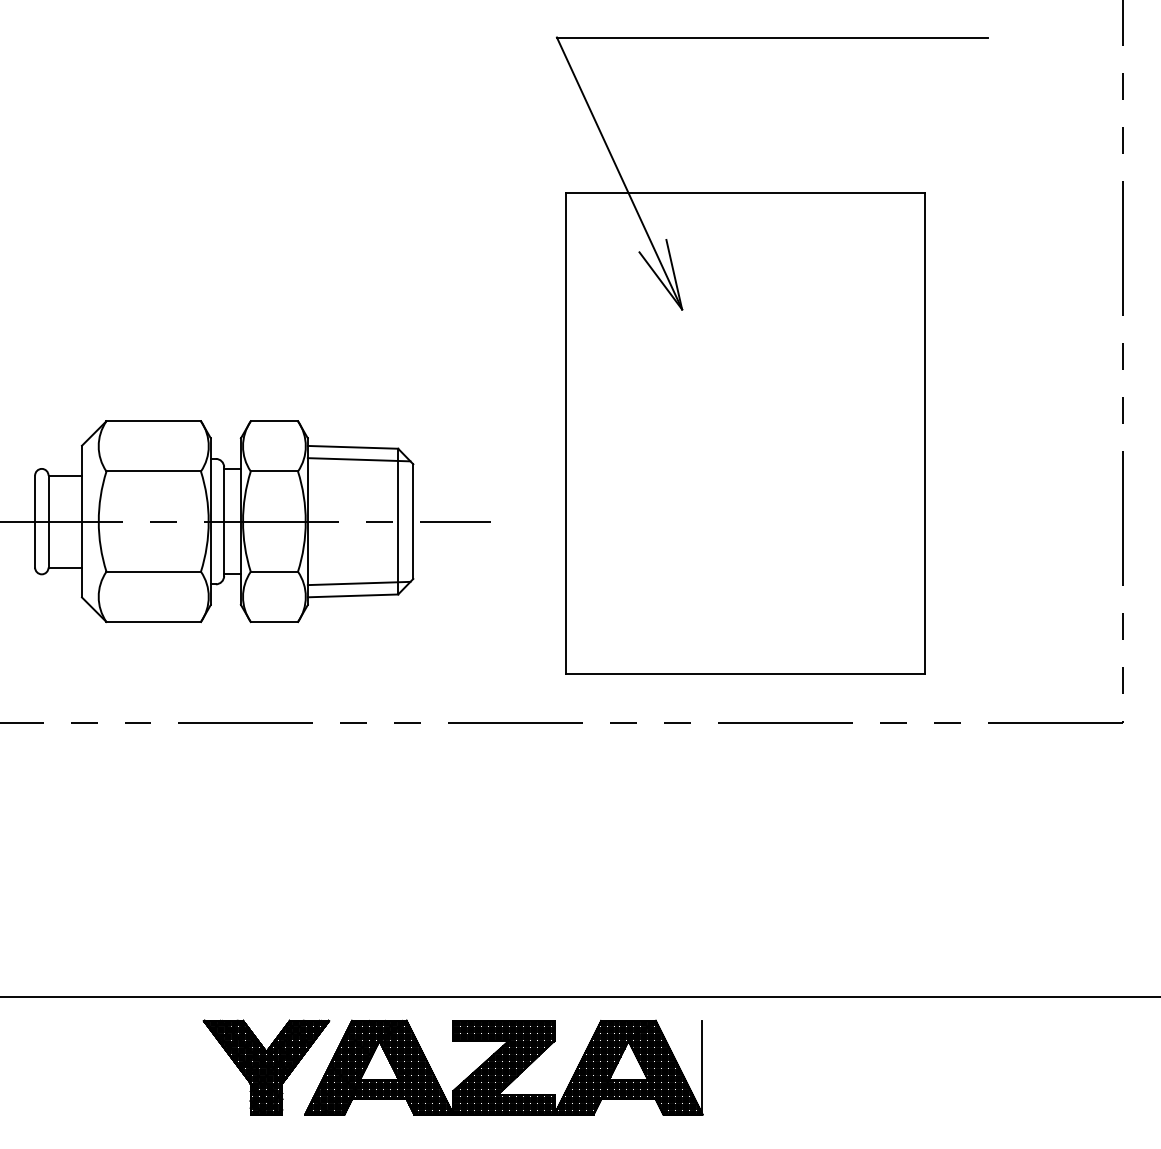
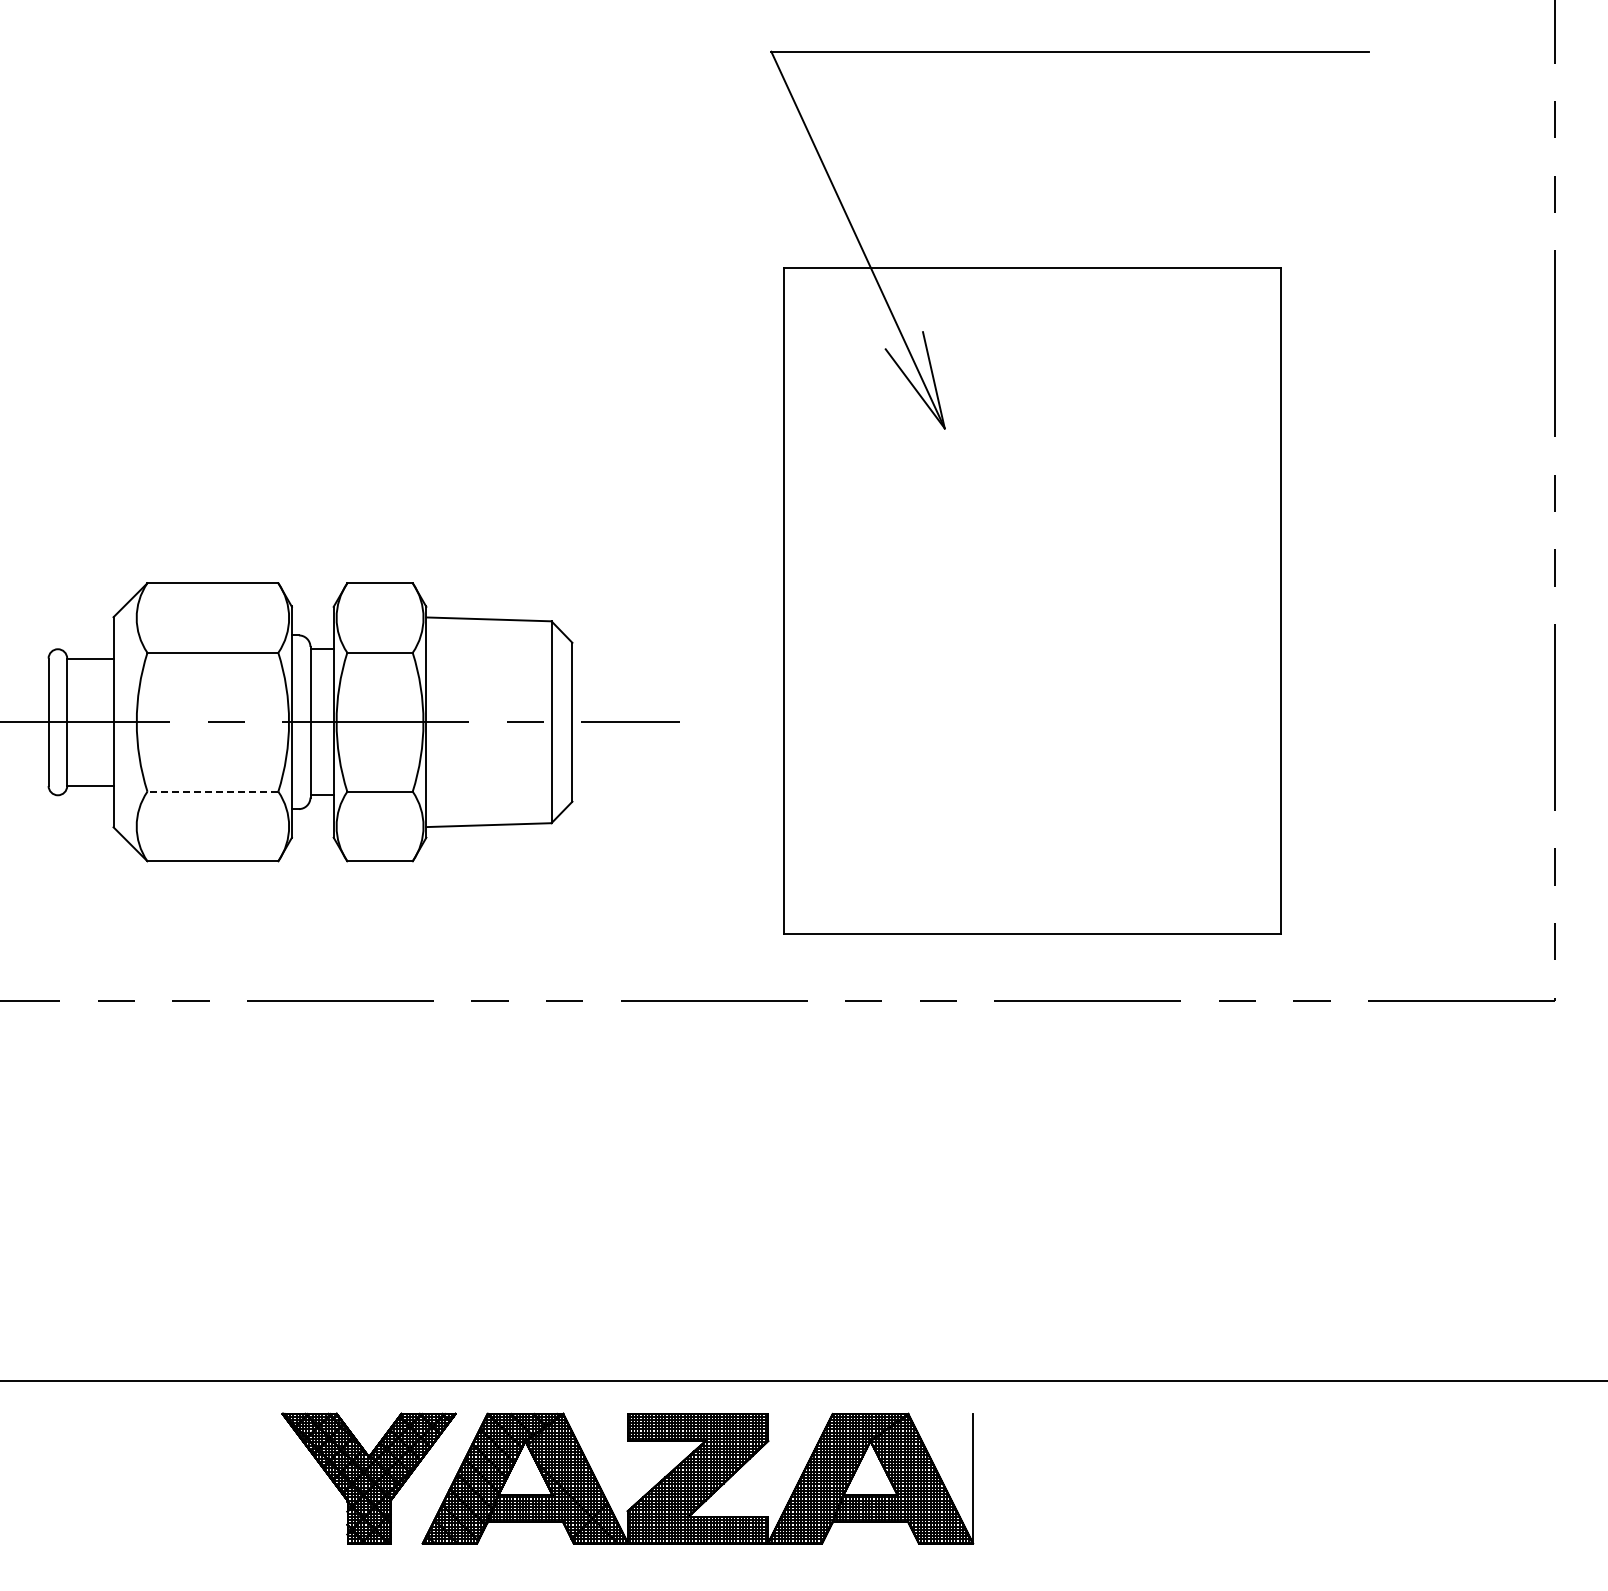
line: (359, 459) -> (497, 636), removed
line: (153, 571) -> (212, 791), solid -> dashed
line: (359, 583) -> (497, 807), removed

